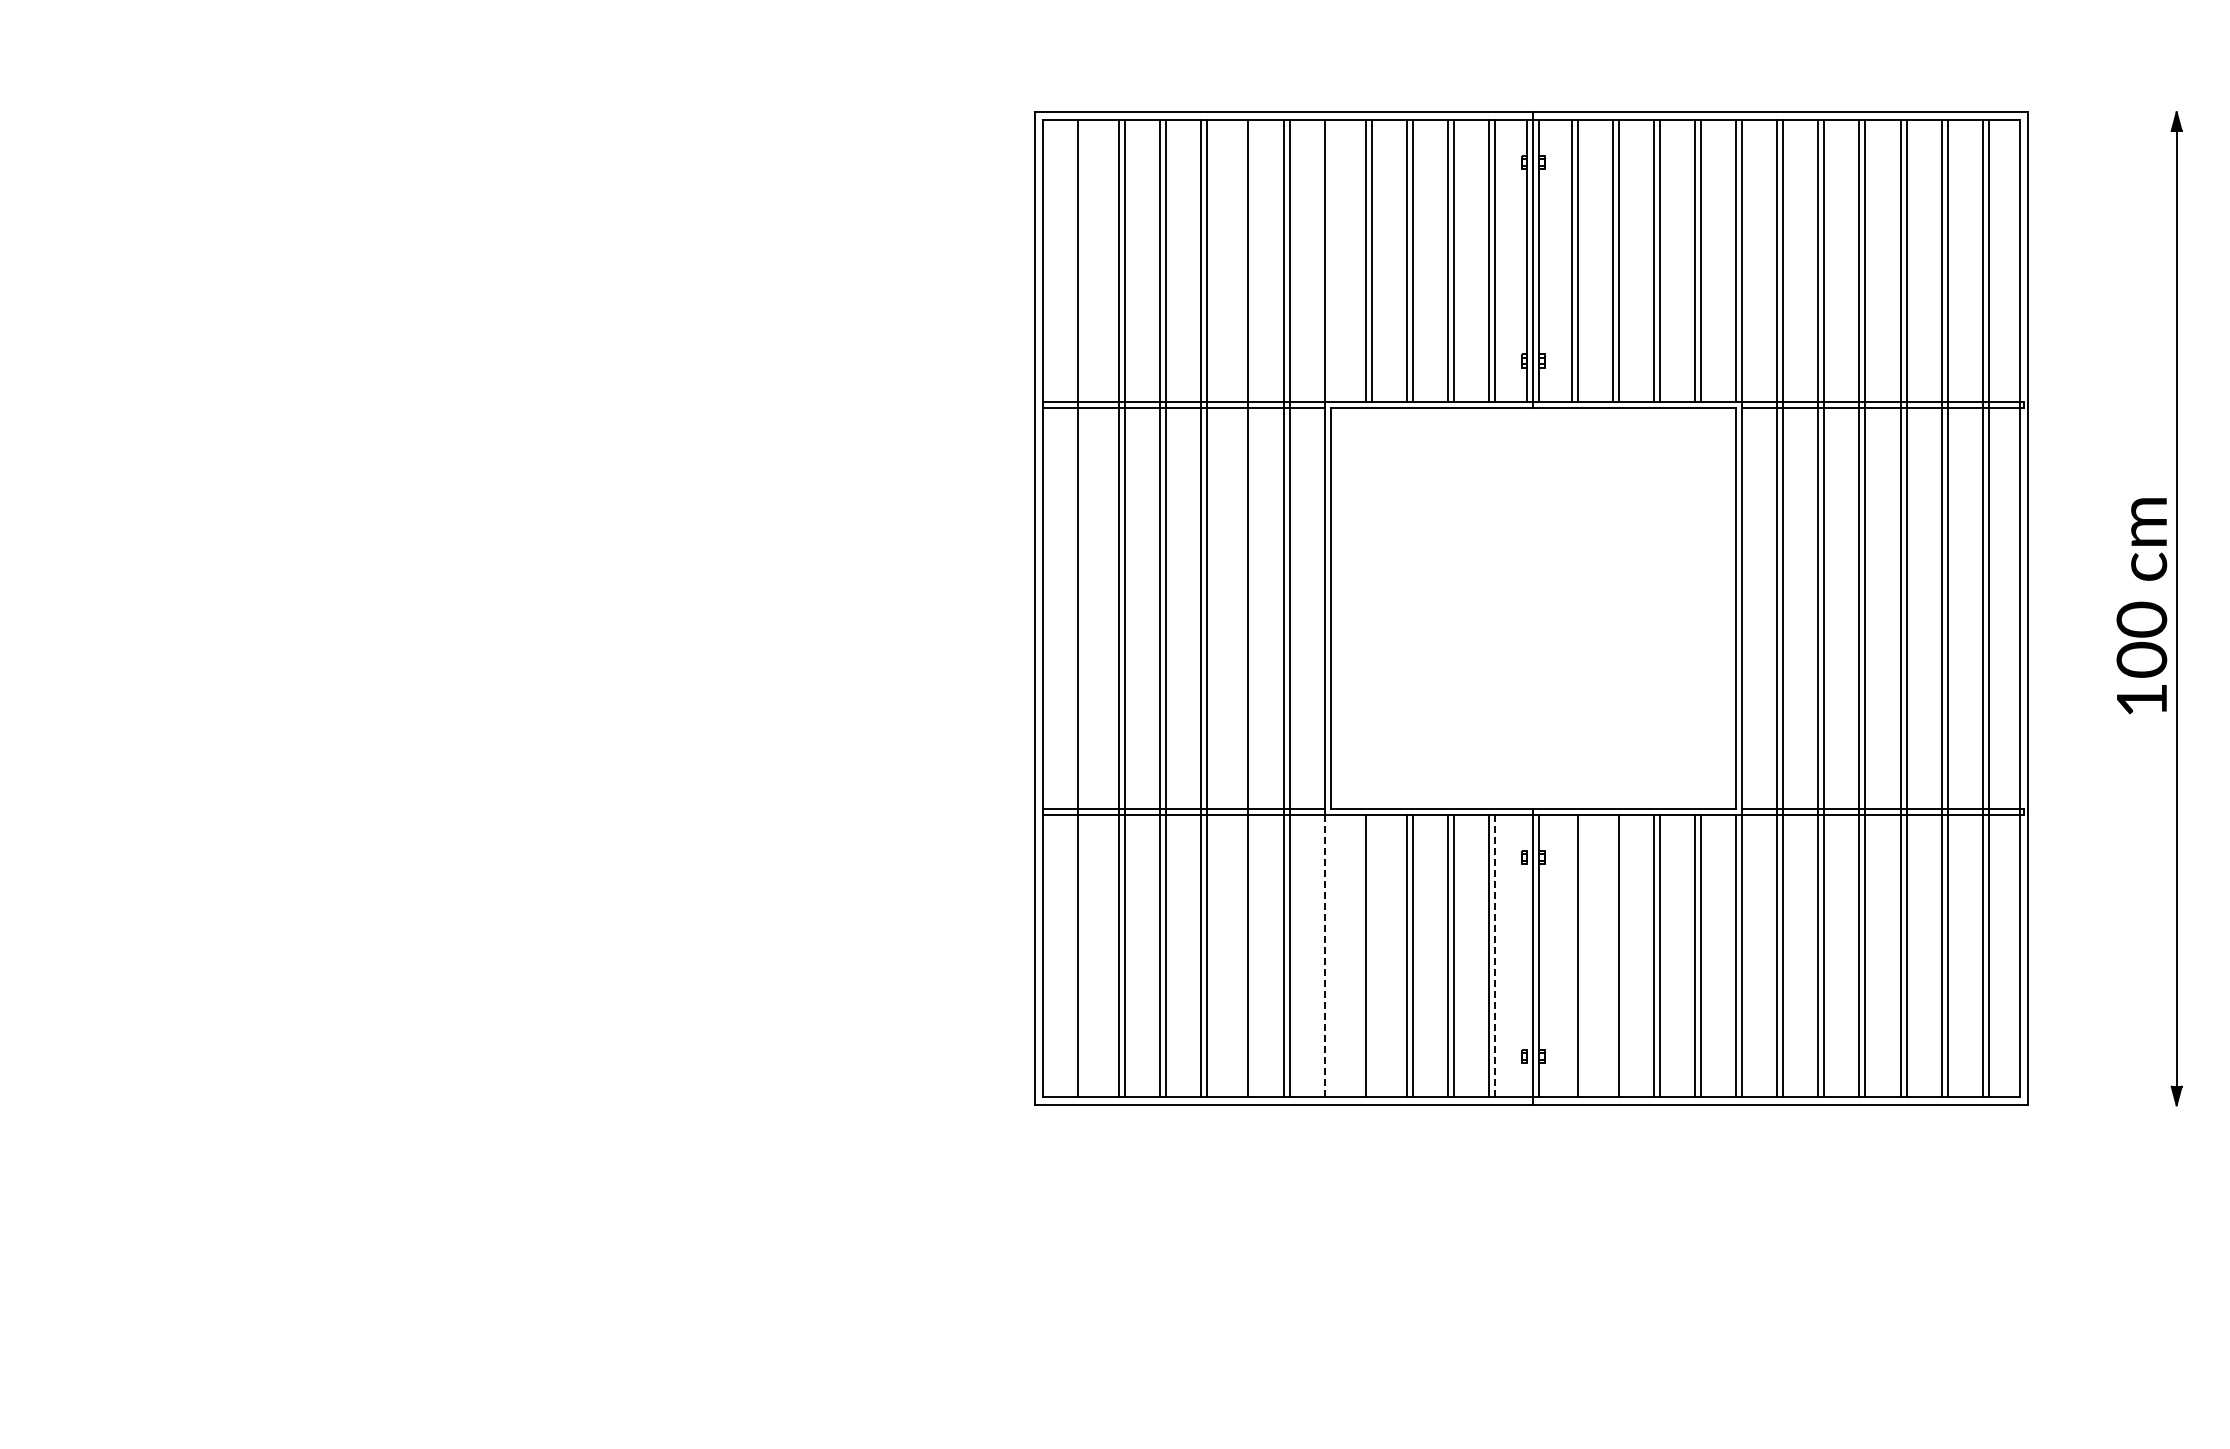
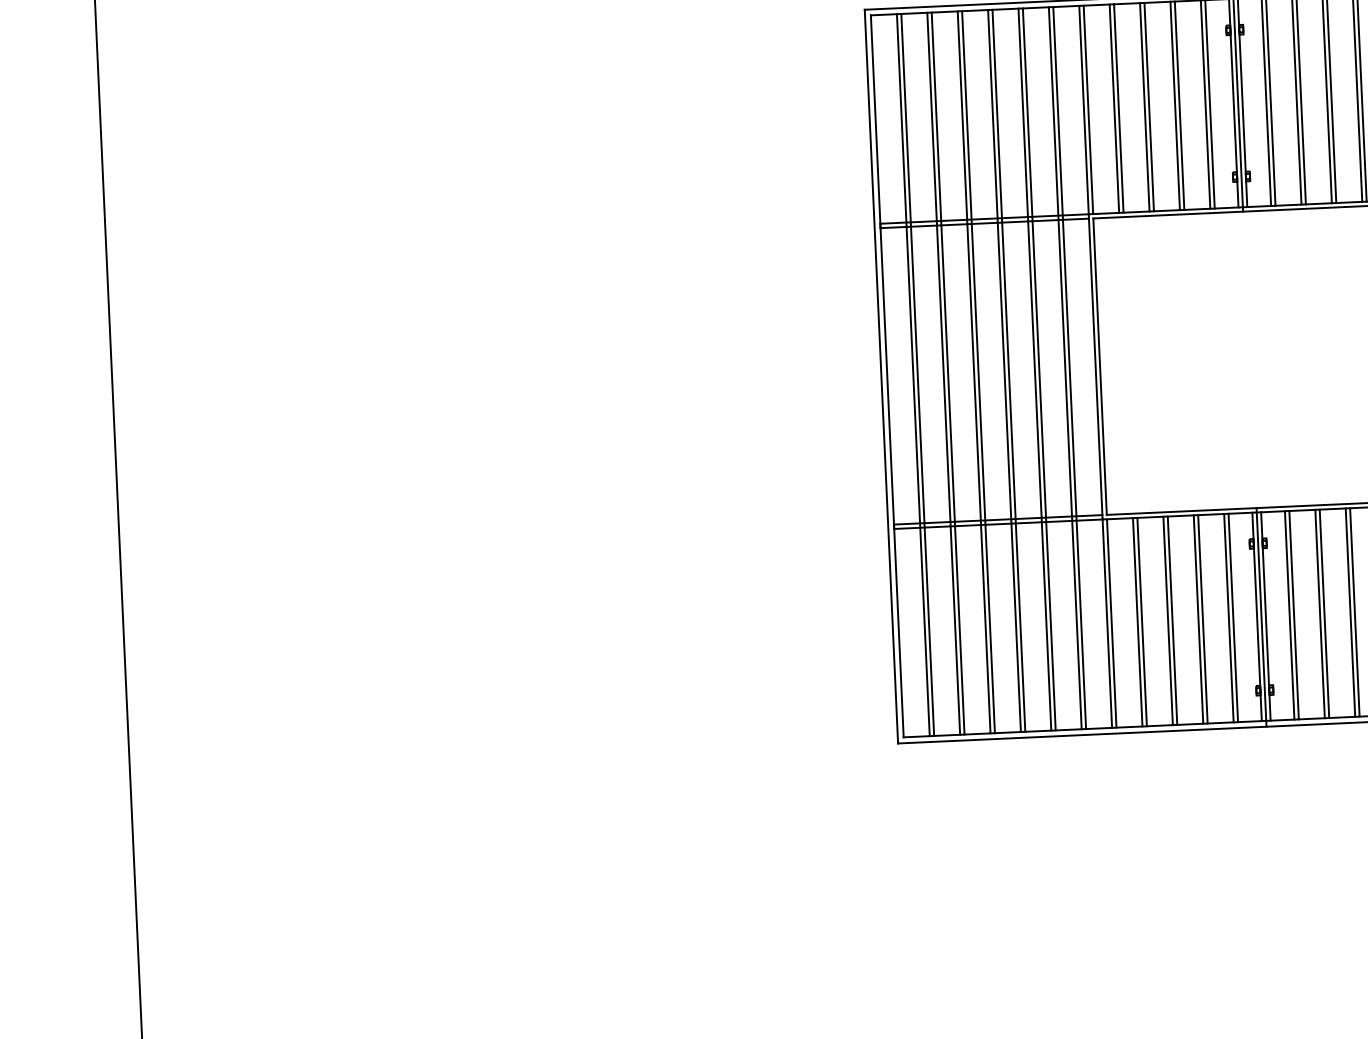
line: (1330, 261) -> (1088, 110), added
line: (1083, 608) -> (917, 374), added
line: (1242, 608) -> (1034, 369), added
line: (1324, 956) -> (1107, 623), dashed -> solid
line: (1330, 956) -> (1111, 623), added
line: (1371, 956) -> (1141, 622), added
line: (1495, 956) -> (1233, 618), dashed -> solid
line: (1527, 956) -> (1257, 617), added
line: (1571, 956) -> (1289, 615), added
line: (1612, 956) -> (1319, 614), added

